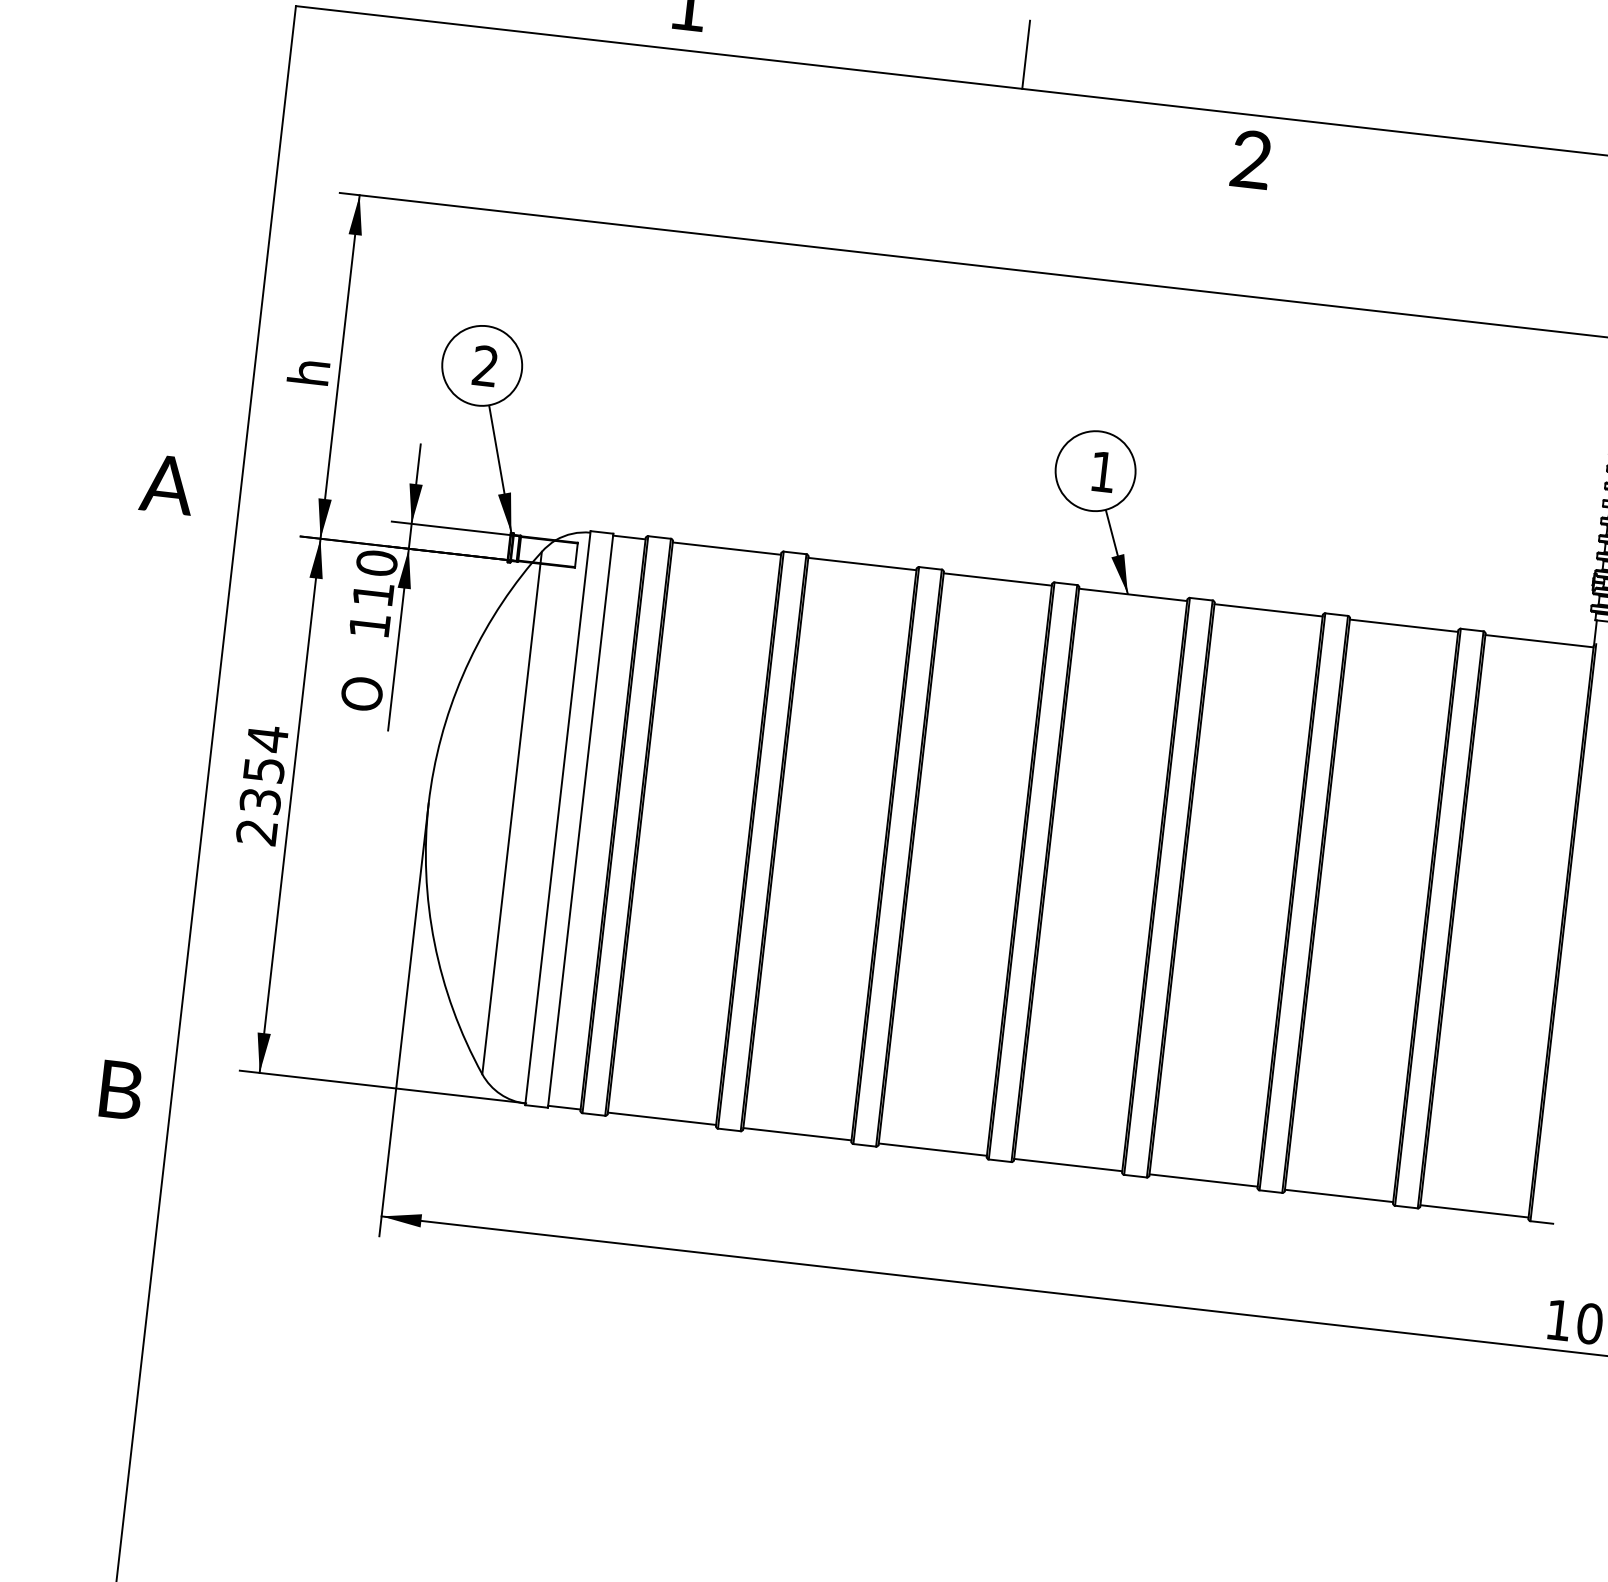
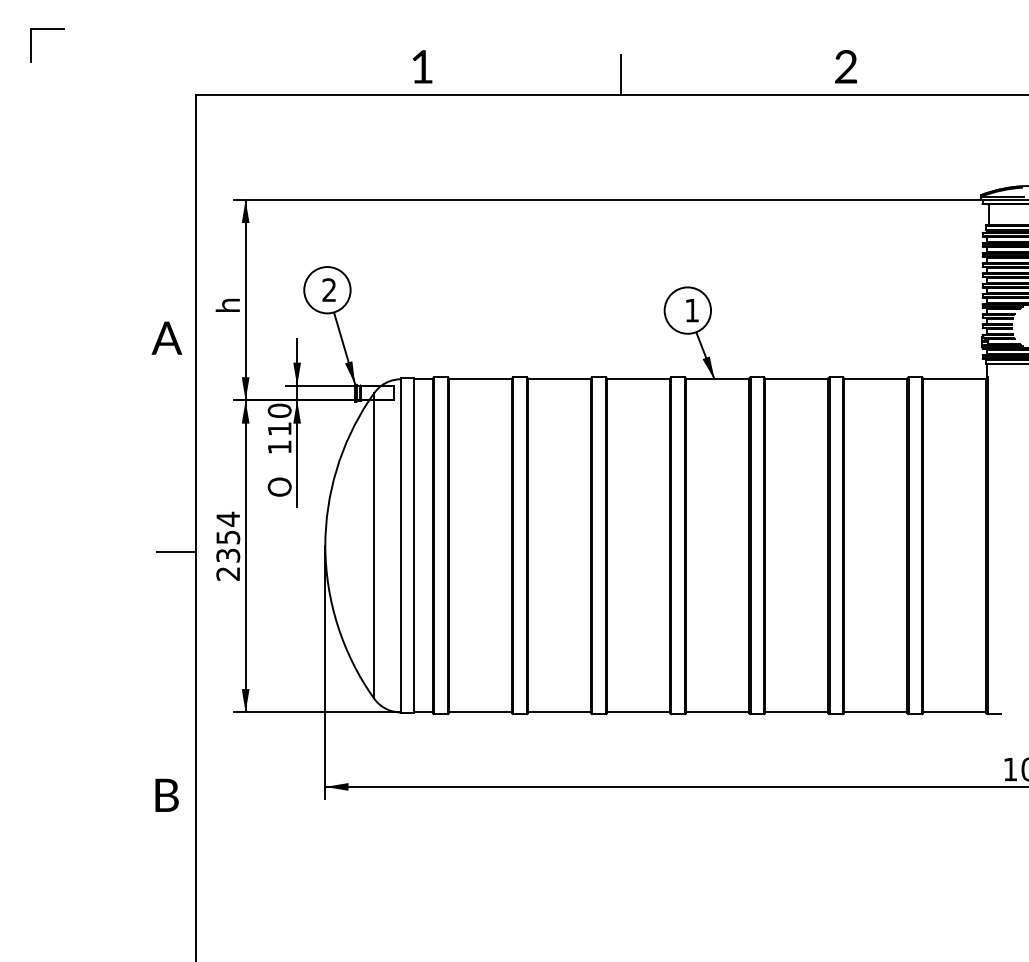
text: (1250, 158) -> (845, 66), moved
text: (167, 483) -> (166, 337), moved
line: (172, 785) -> (176, 552), added
text: (120, 1088) -> (166, 794), moved

